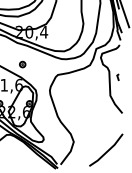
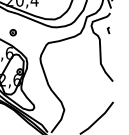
line: (117, 76) -> (108, 29), moved

